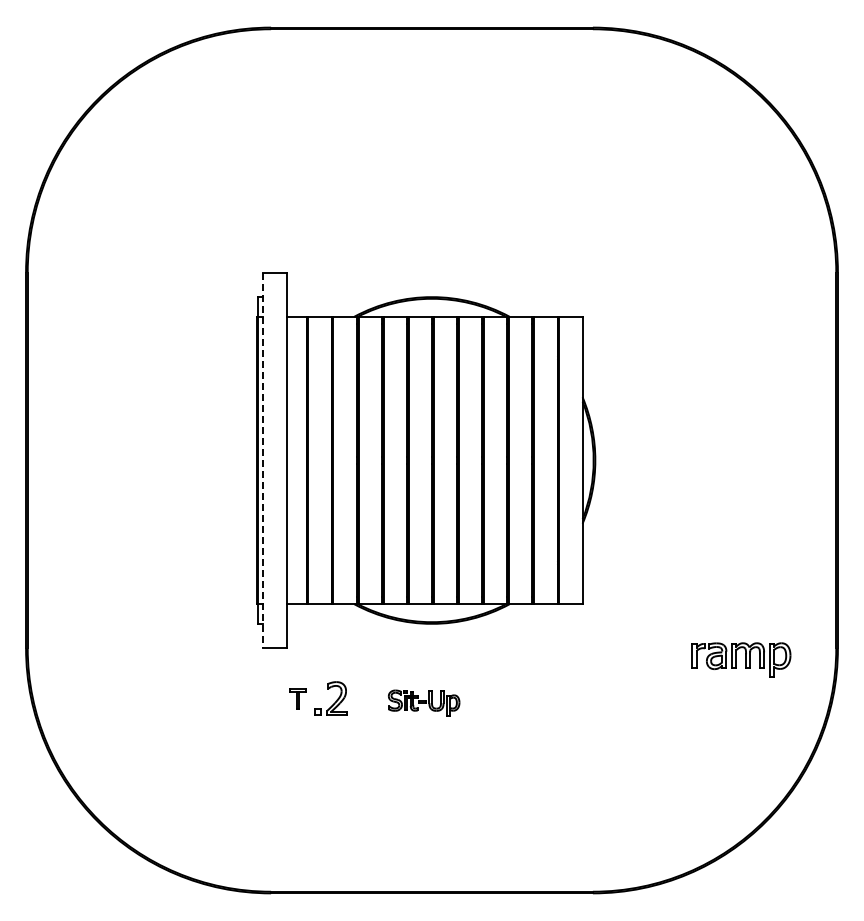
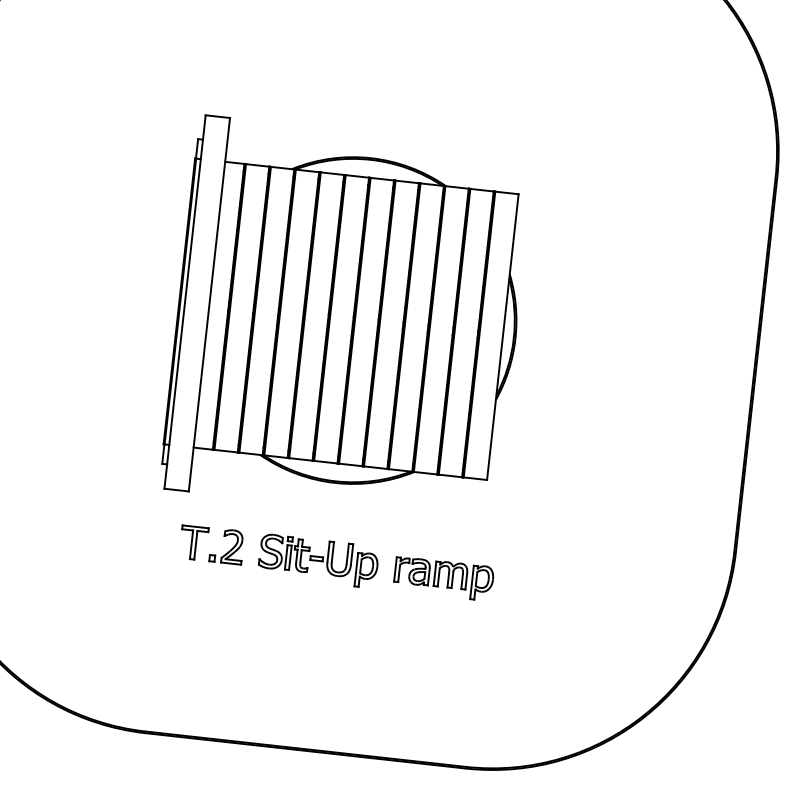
line: (262, 460) -> (184, 301), dashed -> solid
part: (741, 659) -> (443, 578), moved
part: (297, 698) -> (193, 542), size x1.67
part: (423, 702) -> (318, 560), size x1.67

